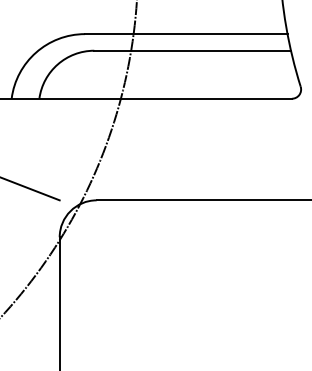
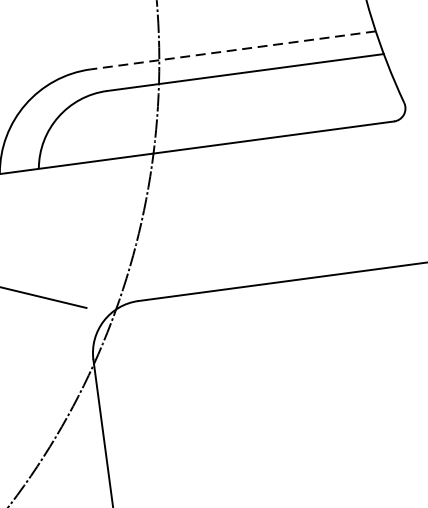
line: (185, 34) -> (232, 51), solid -> dashed

